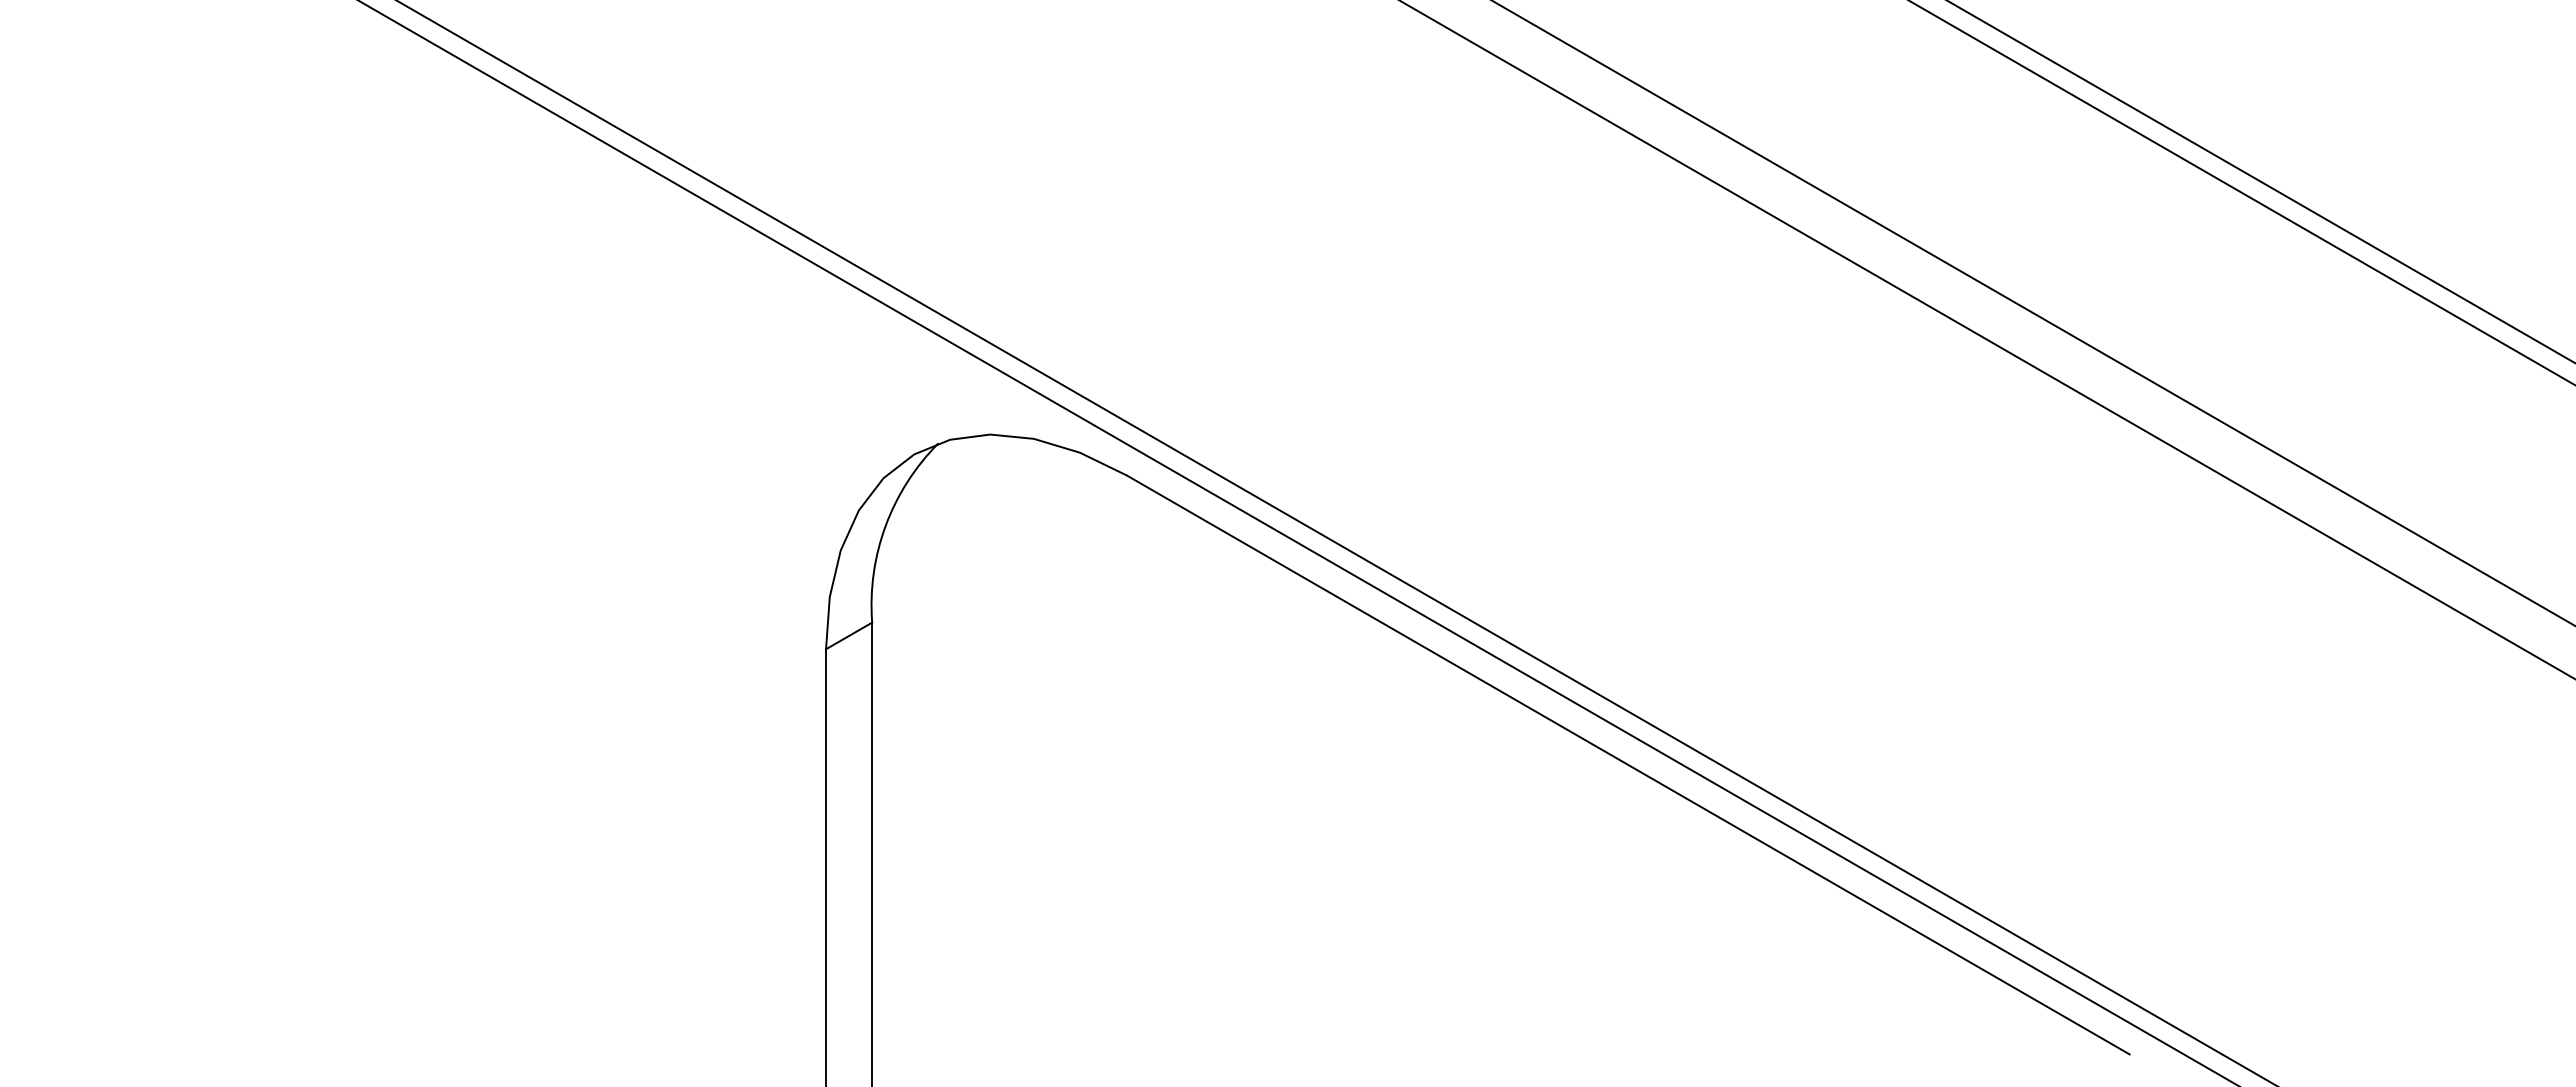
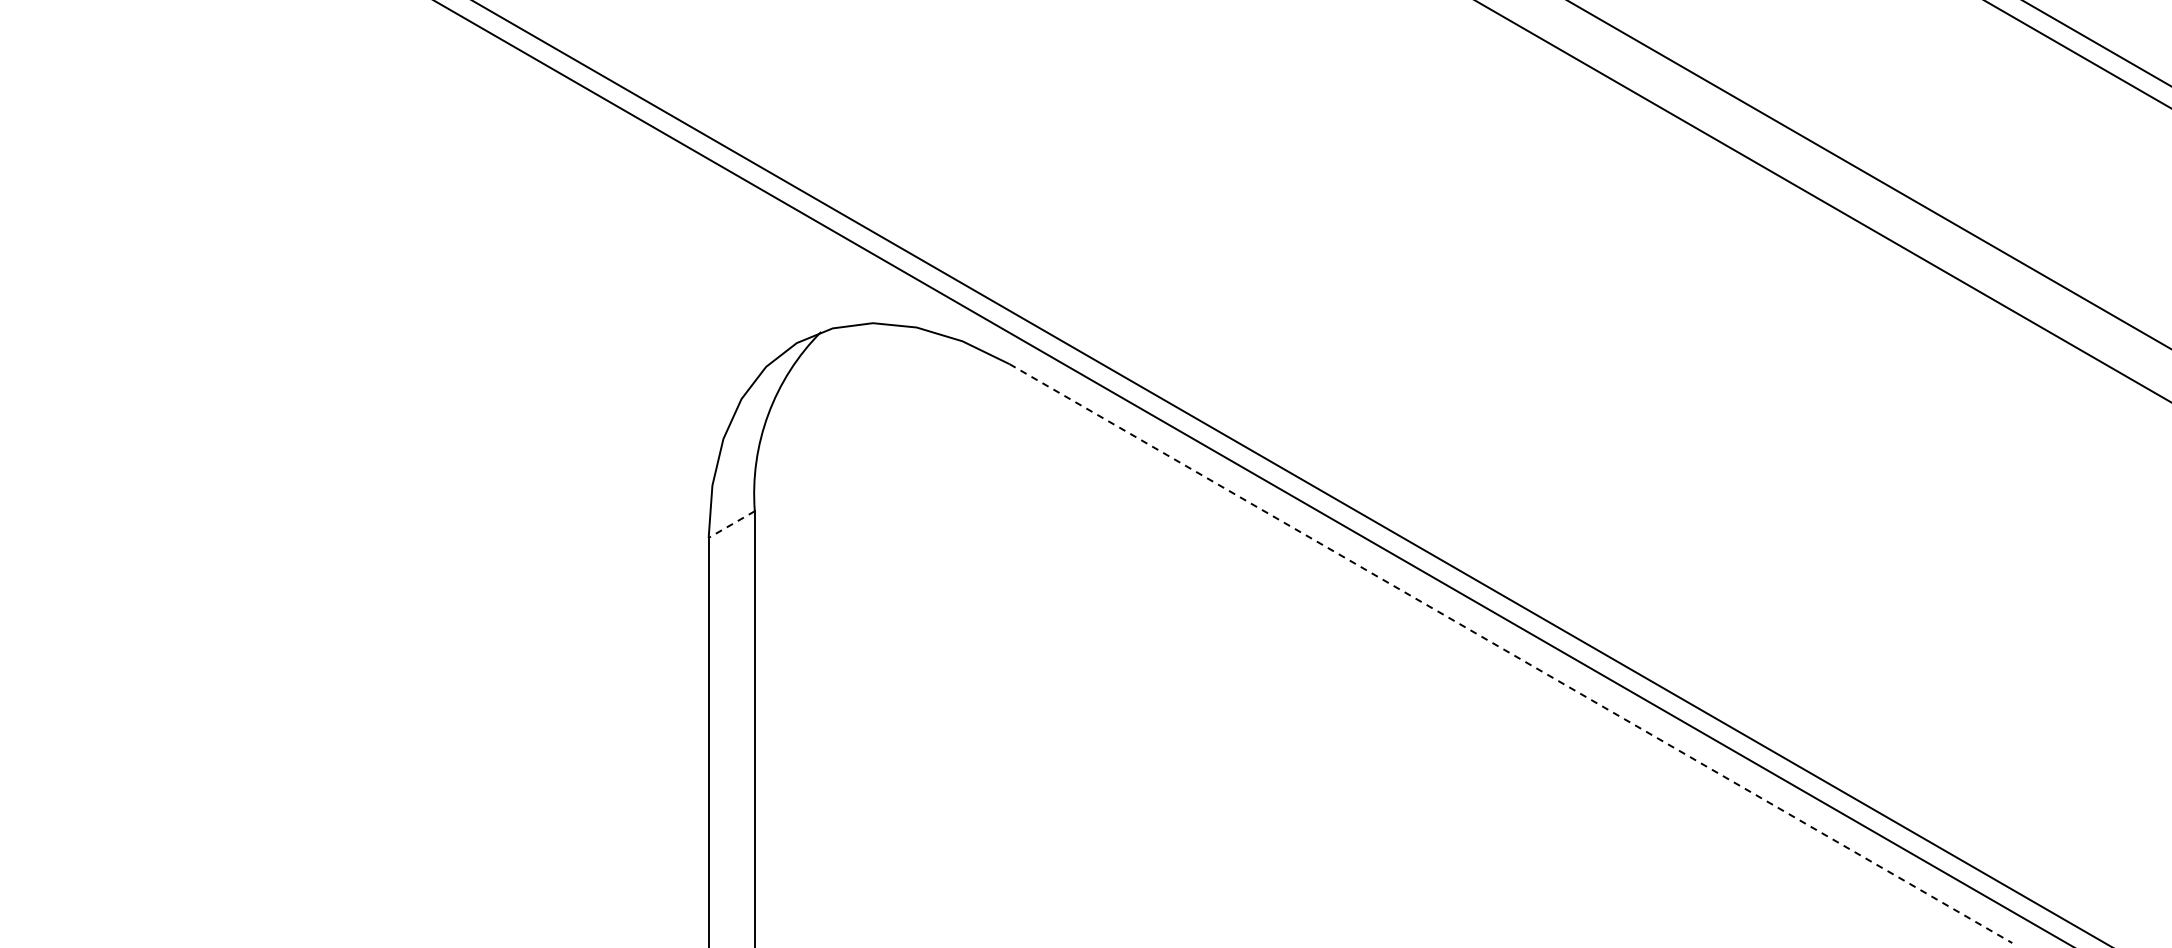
line: (849, 635) -> (732, 524), solid -> dashed
line: (1628, 764) -> (1511, 653), solid -> dashed

